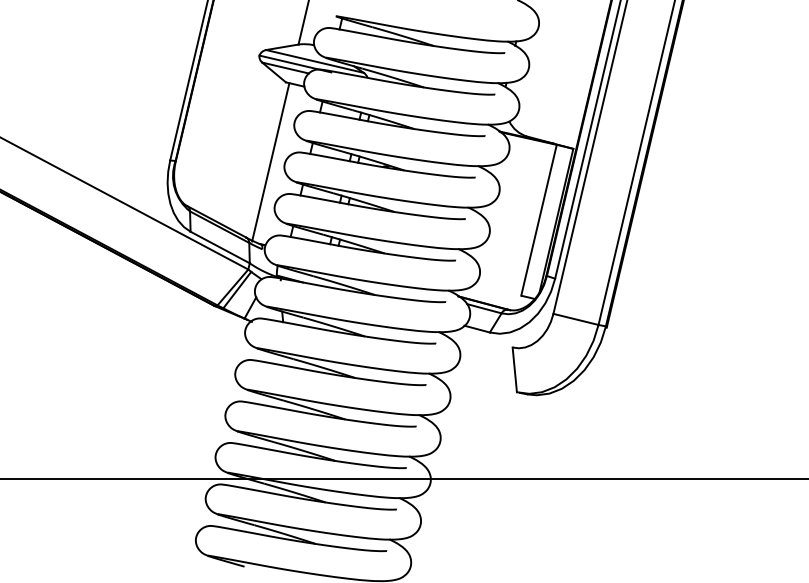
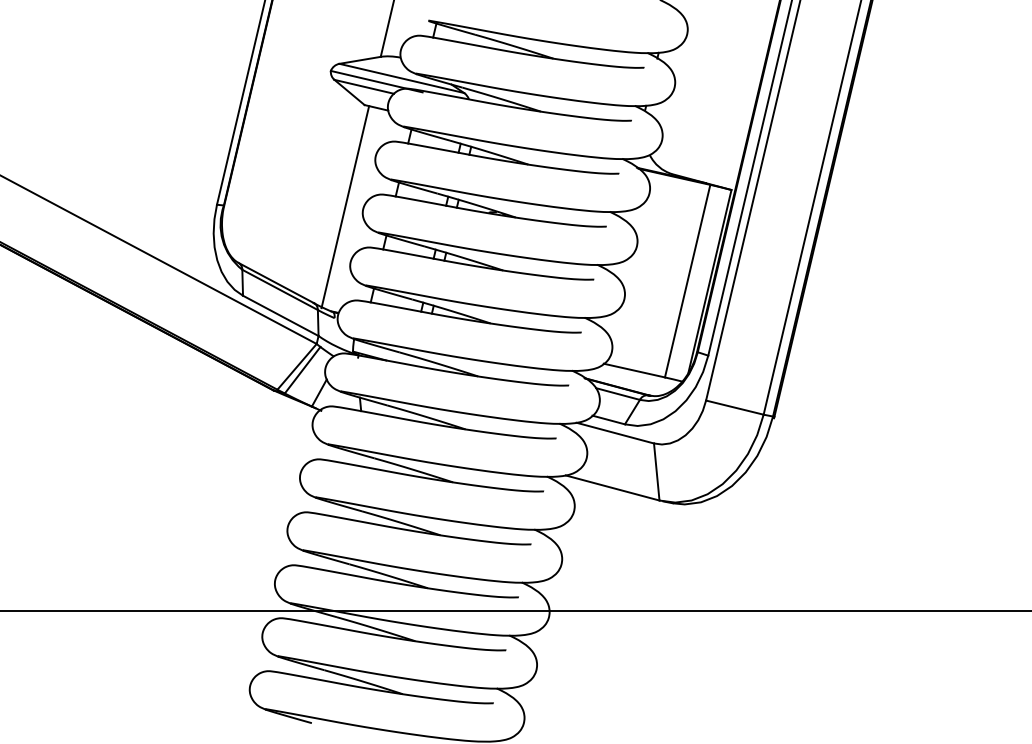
line: (497, 290) -> (634, 370), added
line: (481, 339) -> (614, 433), added
line: (479, 382) -> (611, 488), added

